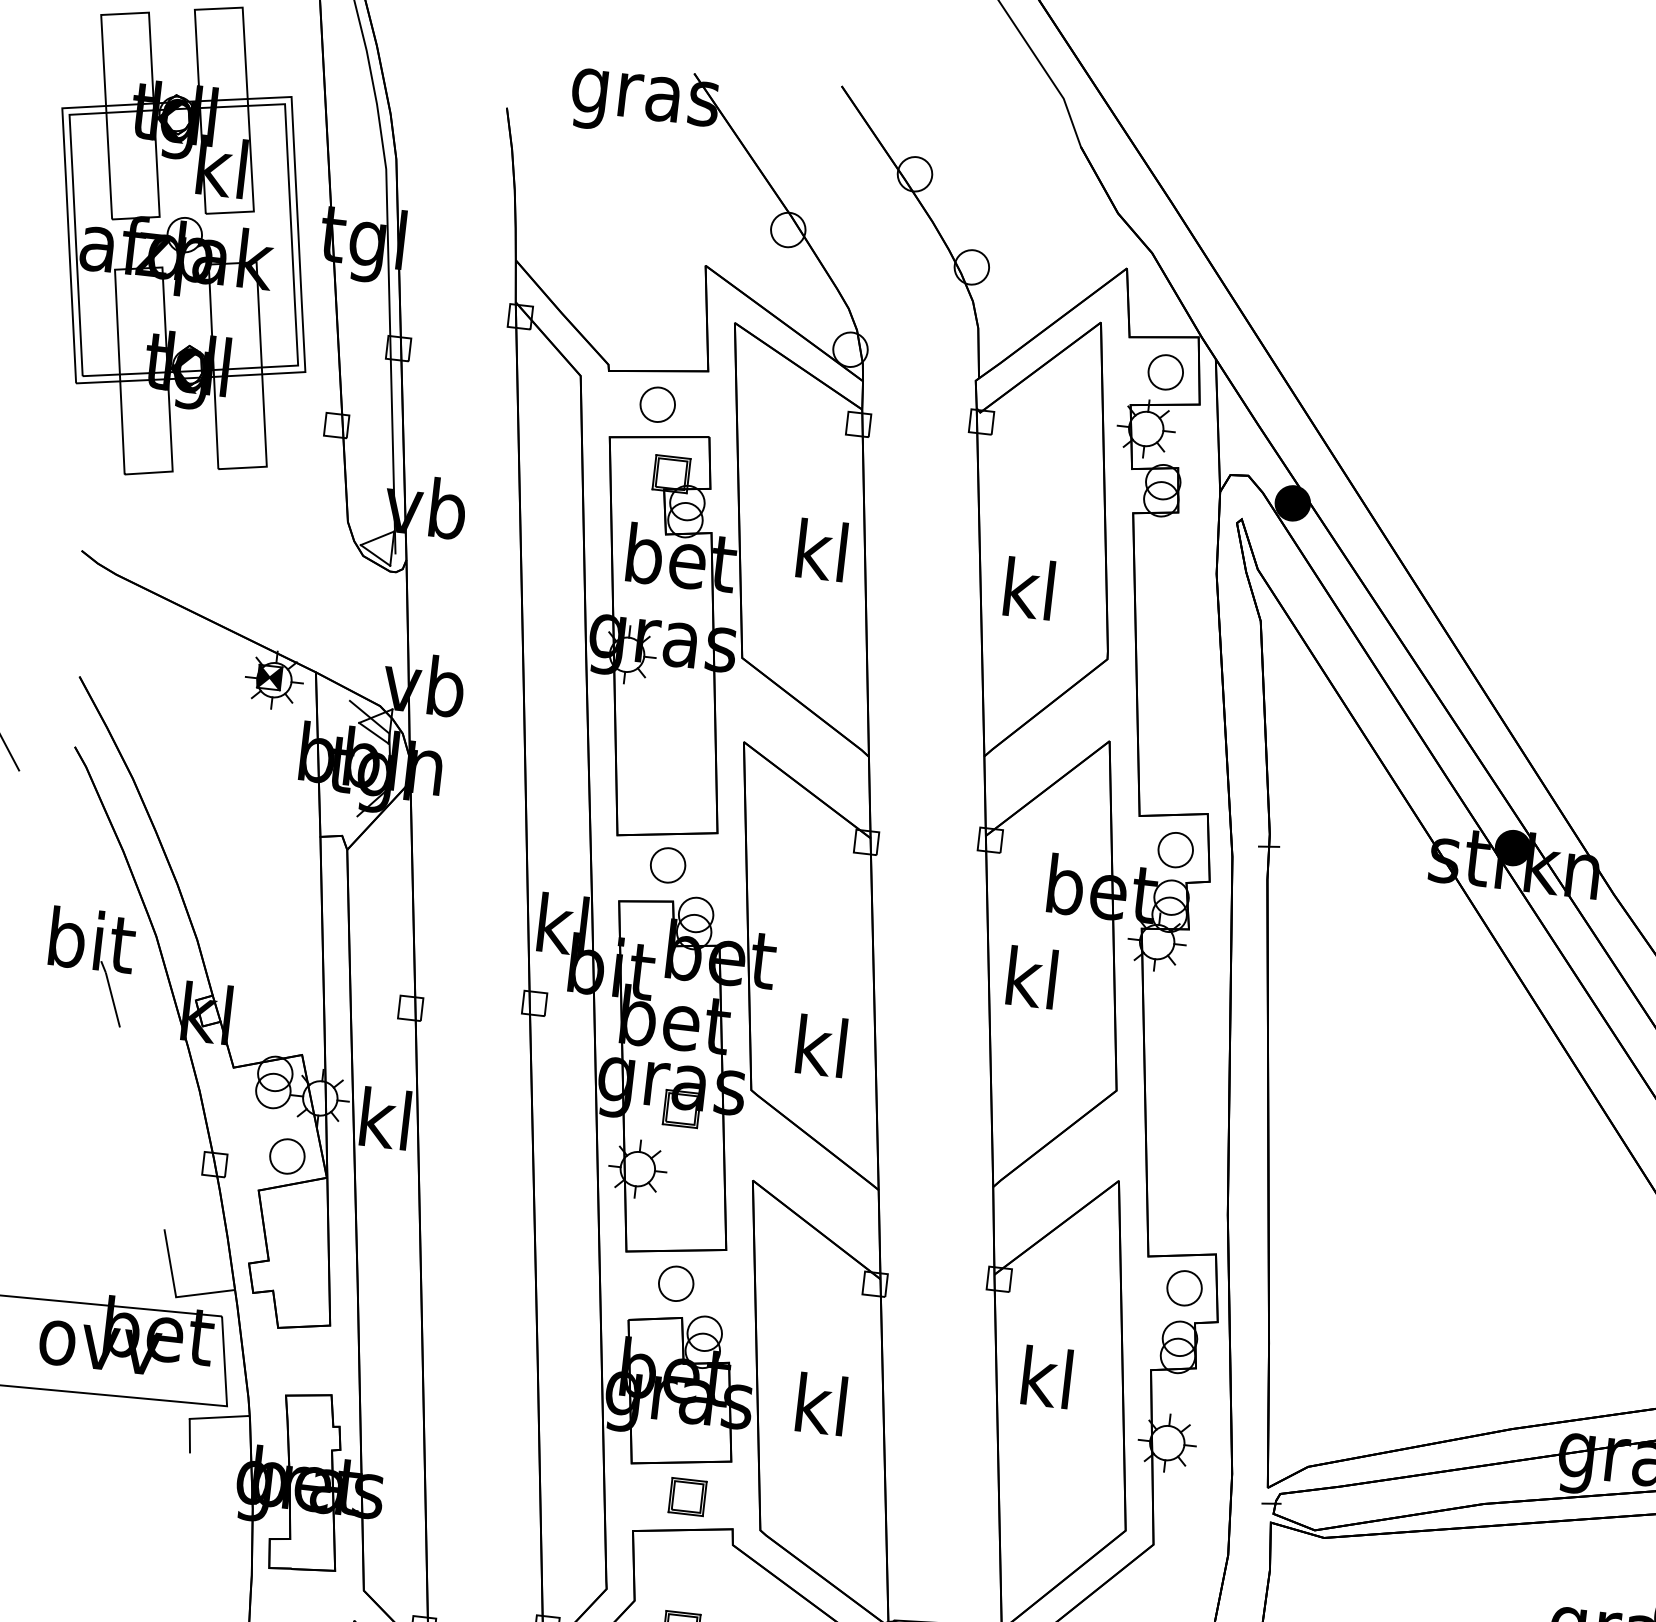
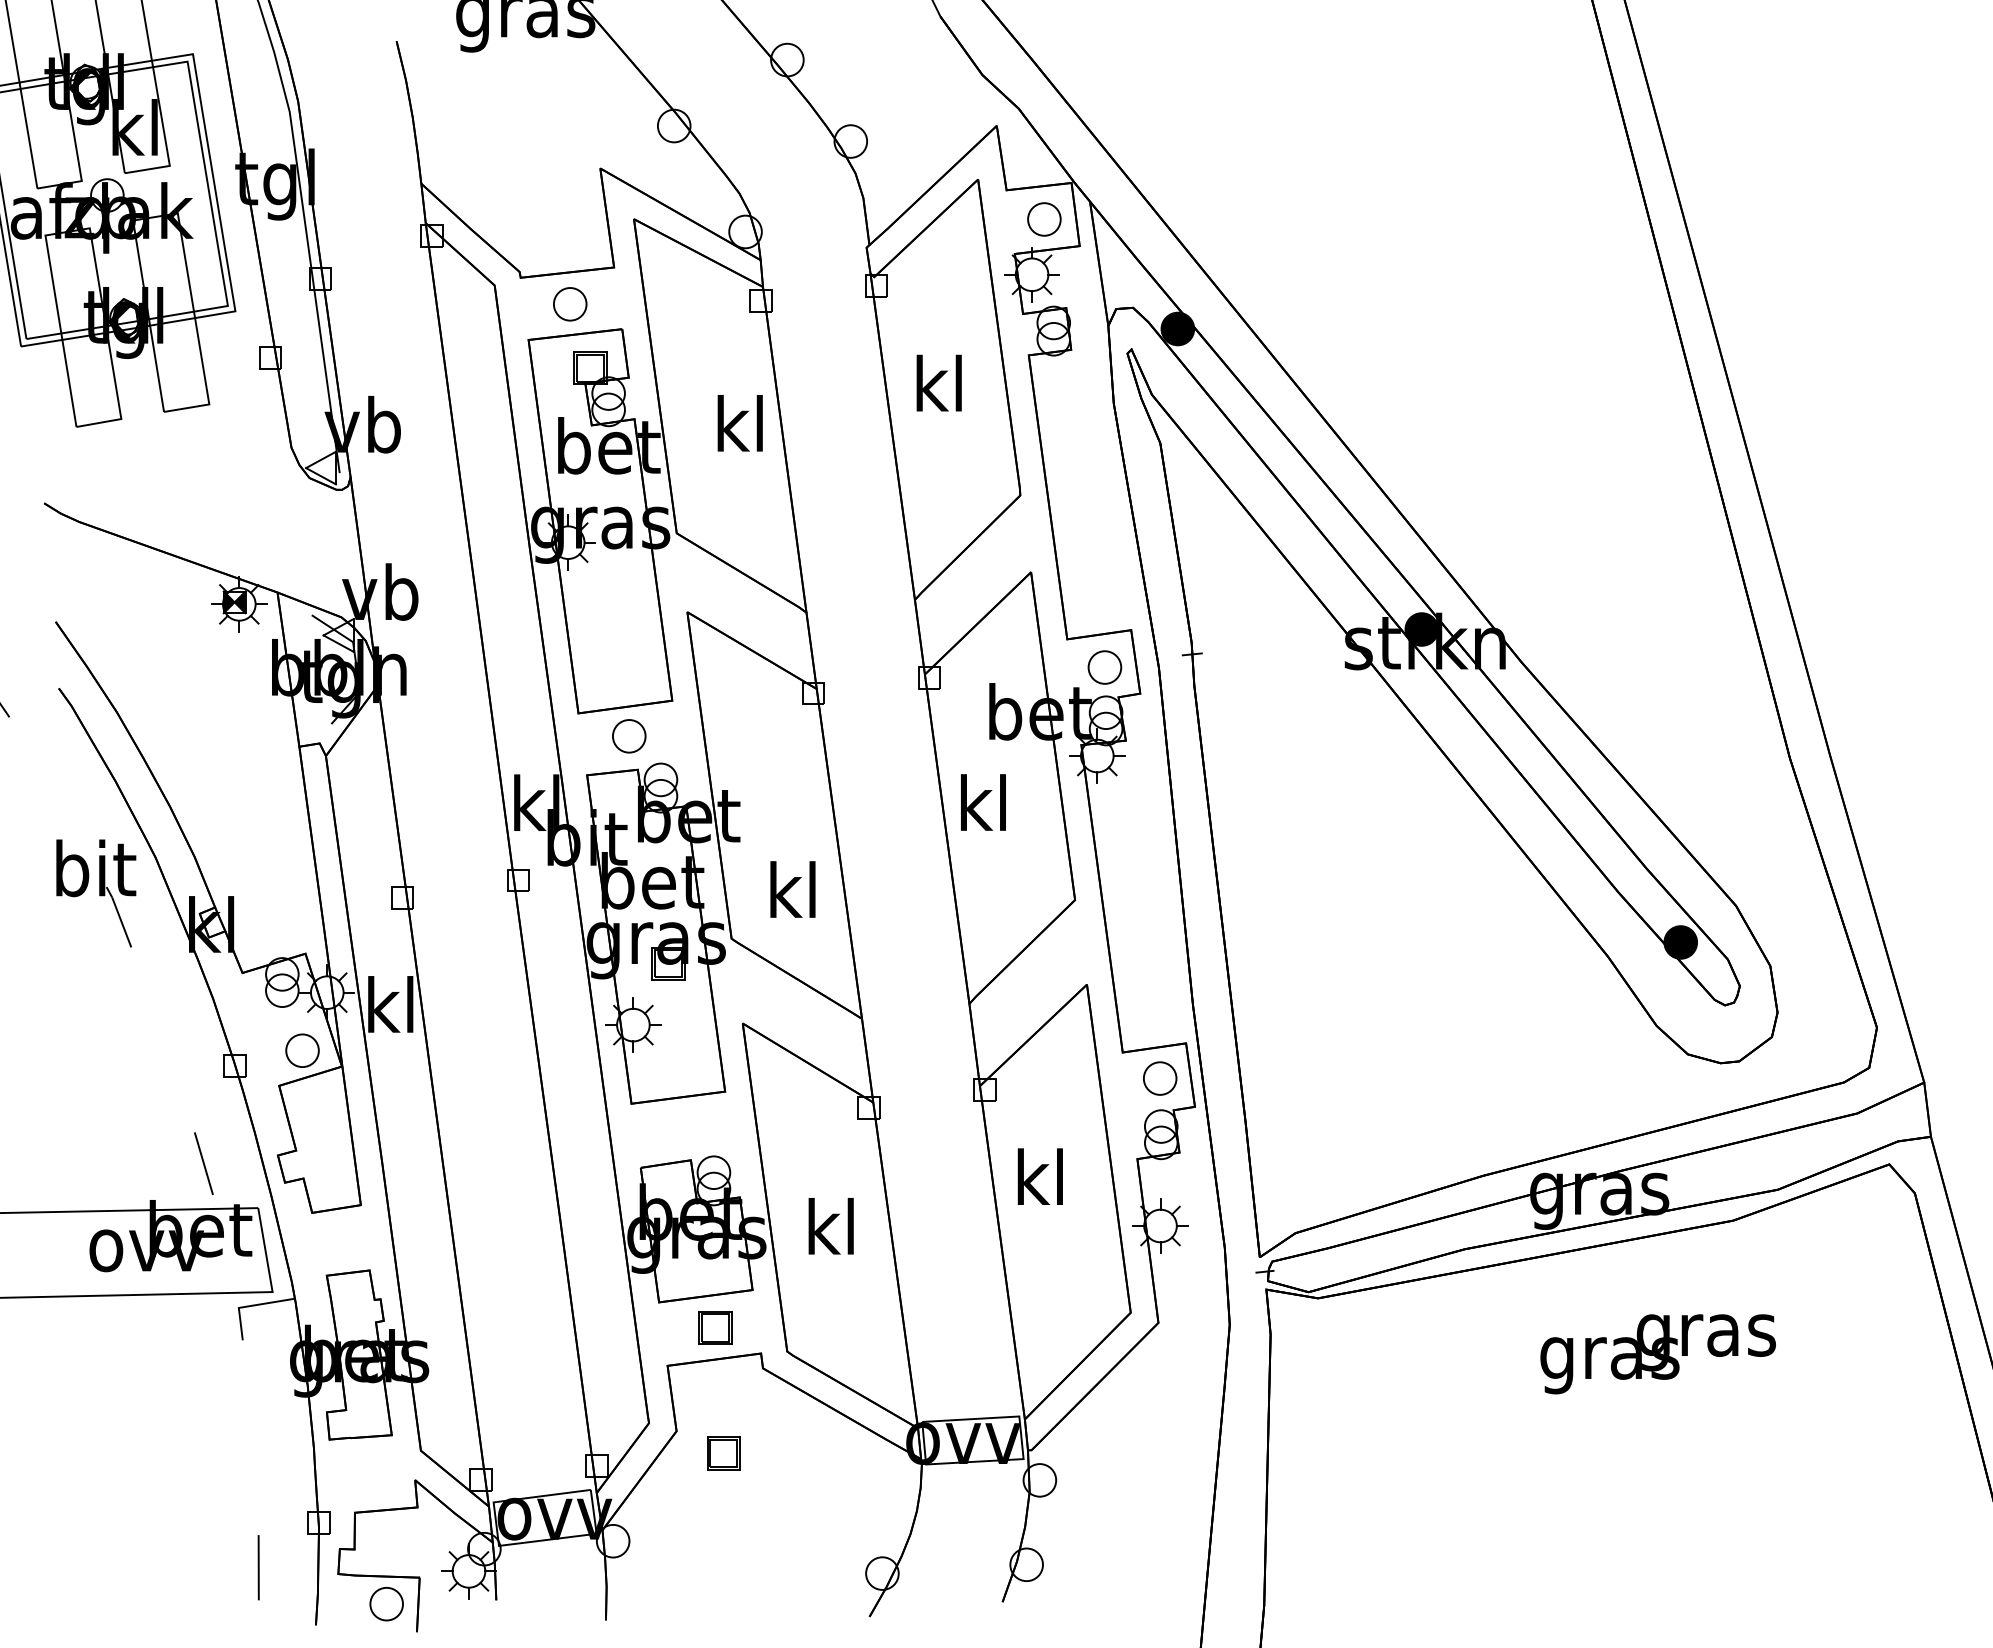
text: (1028, 587) -> (938, 382), moved
part: (675, 1283) -> (681, 1128), removed
line: (204, 1293) -> (239, 1188), removed

